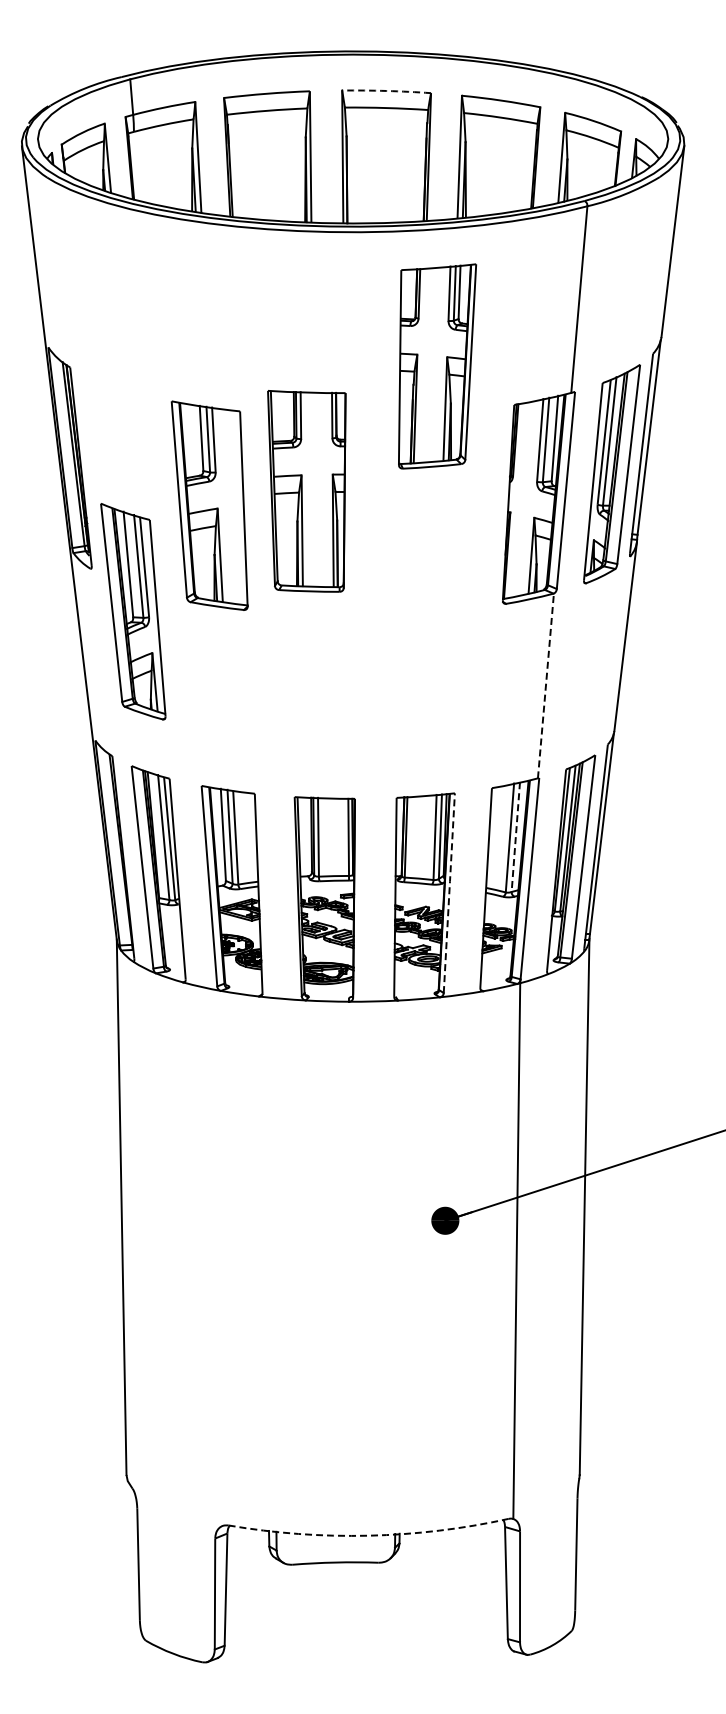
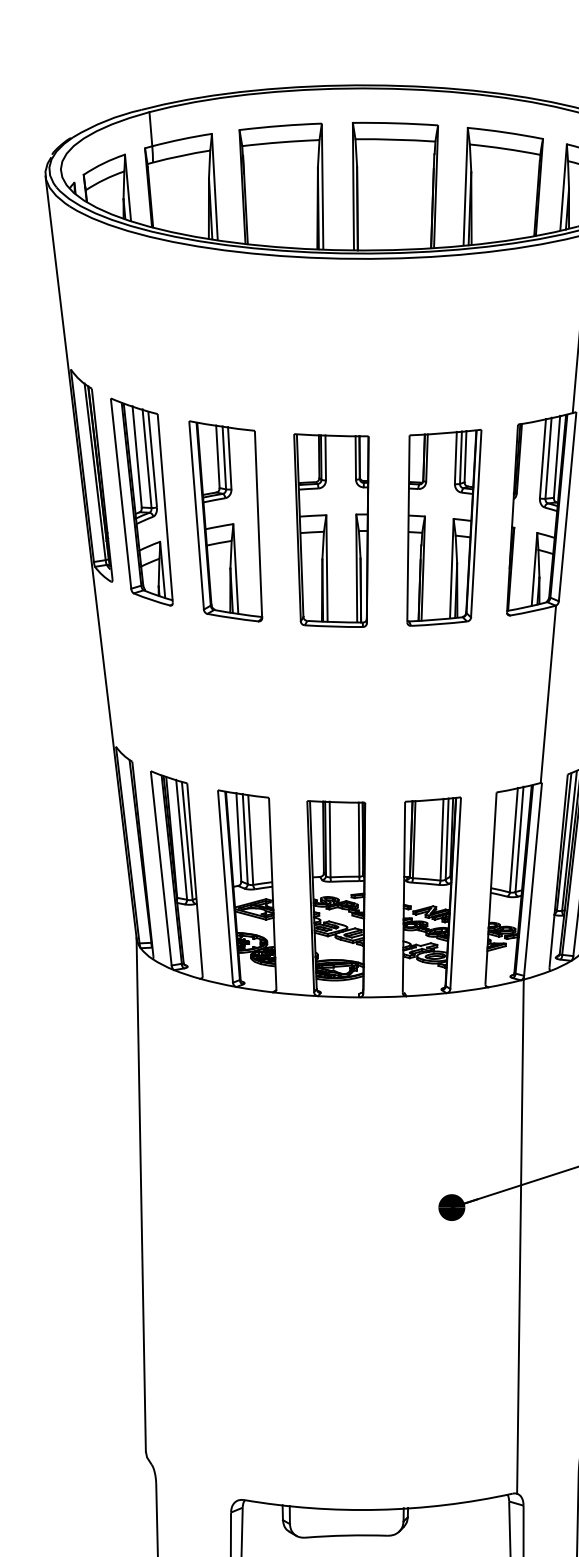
arc: (386, 90) -> (395, 122), dashed -> solid
part: (437, 366) -> (444, 527), moved
part: (306, 491) -> (331, 530), moved
part: (133, 611) -> (142, 501), moved
line: (545, 685) -> (547, 693), dashed -> solid
line: (515, 837) -> (519, 839), dashed -> solid
line: (449, 892) -> (455, 892), dashed -> solid
arc: (368, 1535) -> (378, 1509), dashed -> solid

